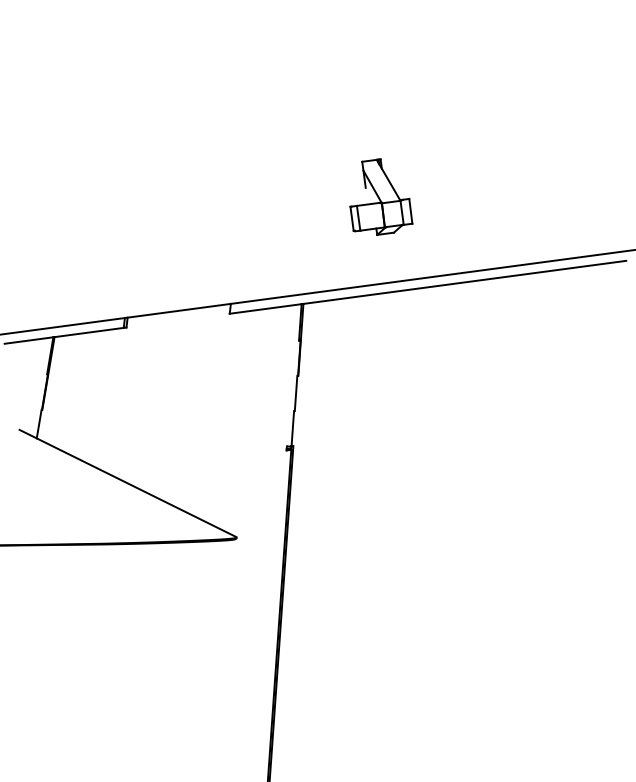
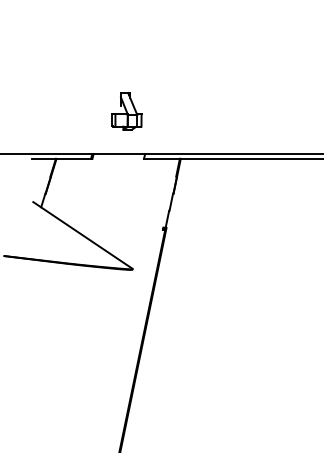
part: (378, 197) -> (126, 111), moved

